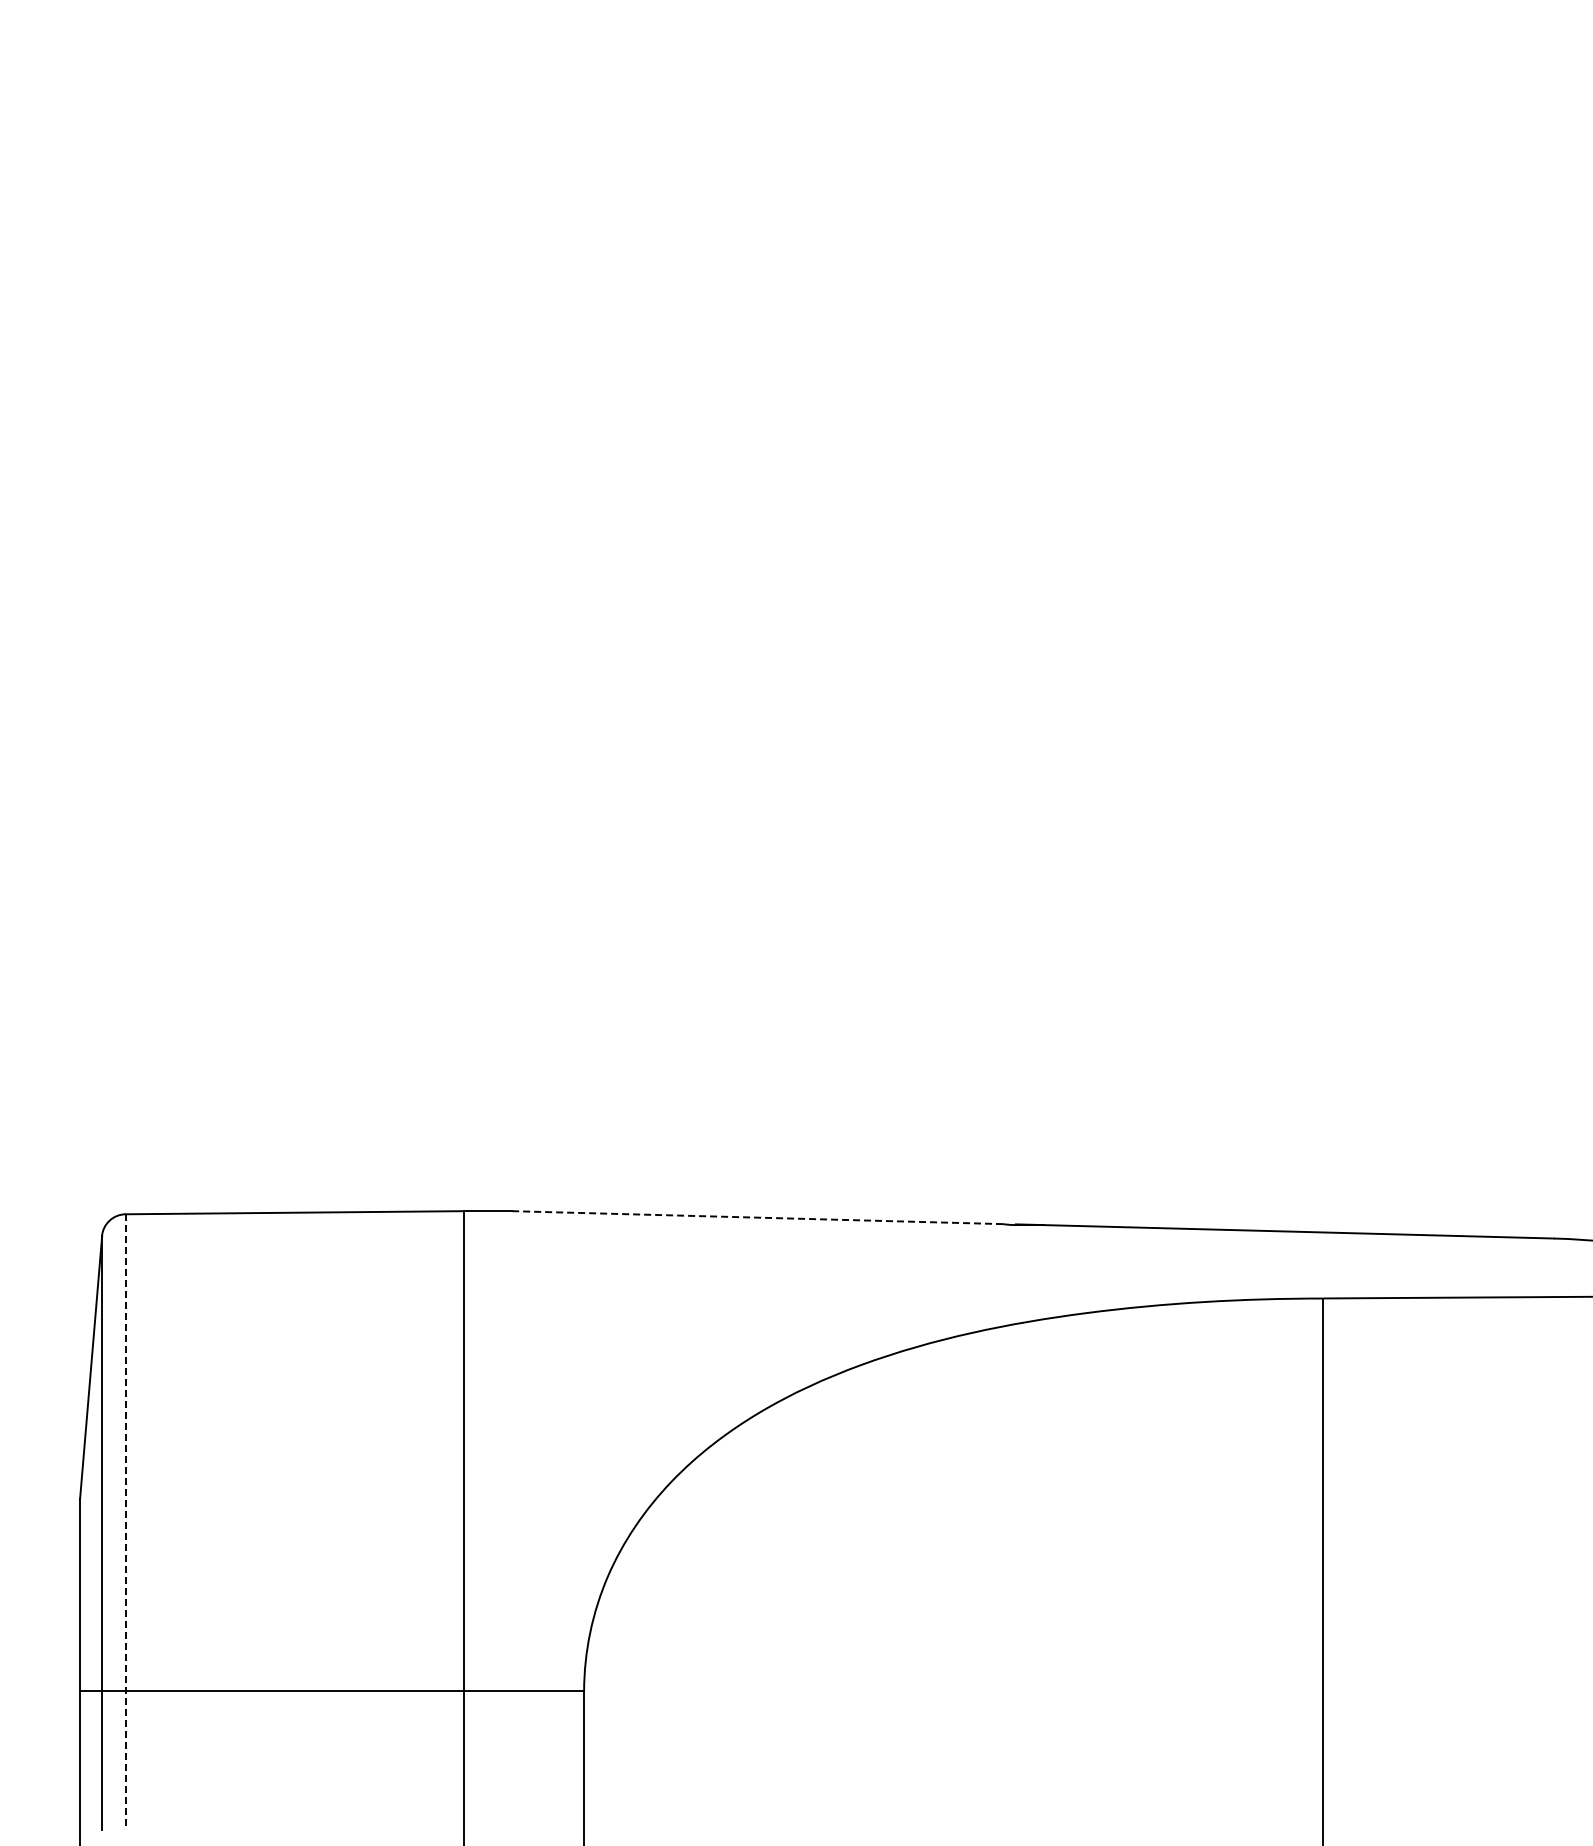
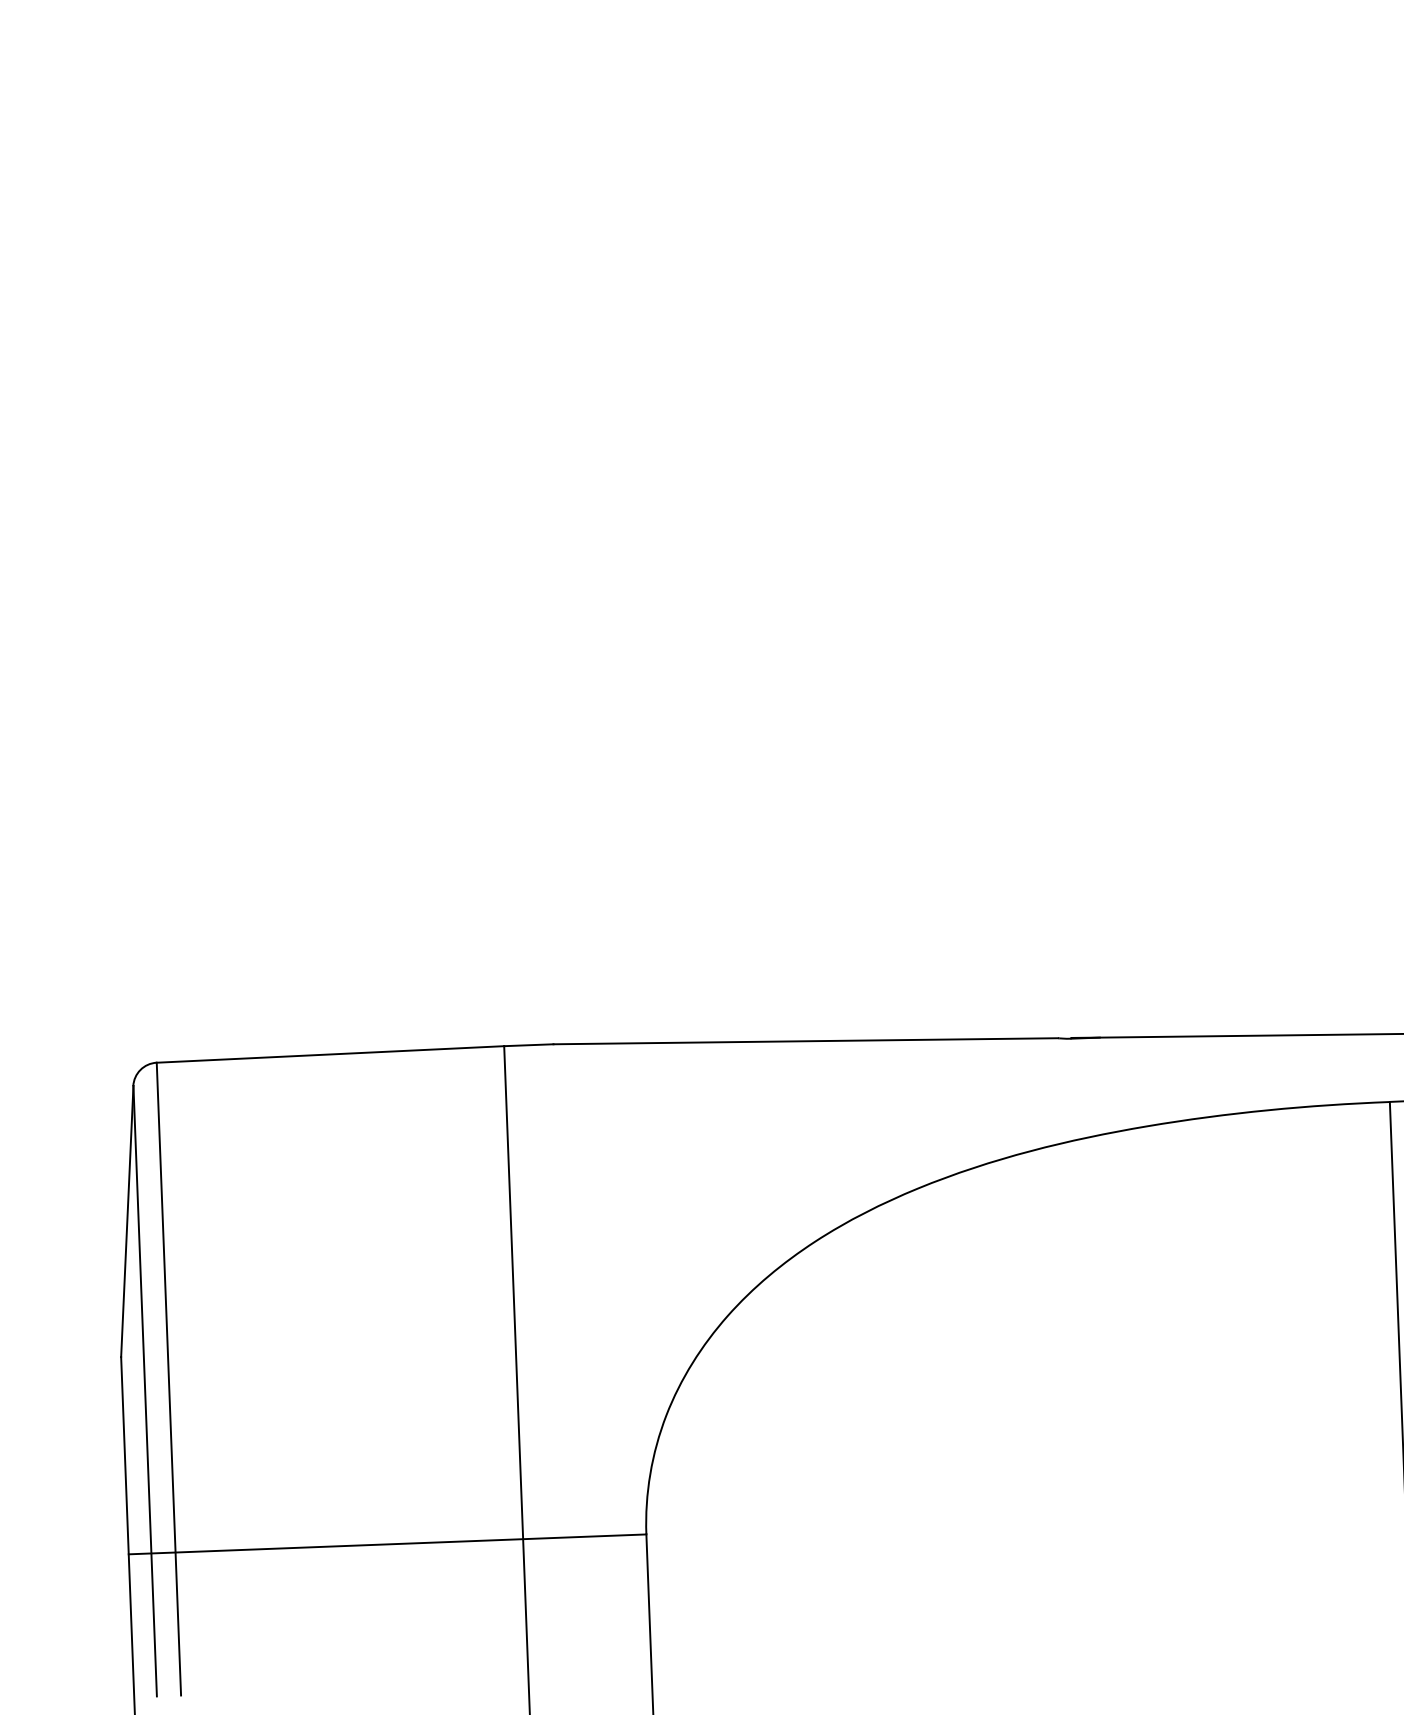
line: (757, 1217) -> (805, 1041), dashed -> solid
line: (125, 1522) -> (168, 1379), dashed -> solid

